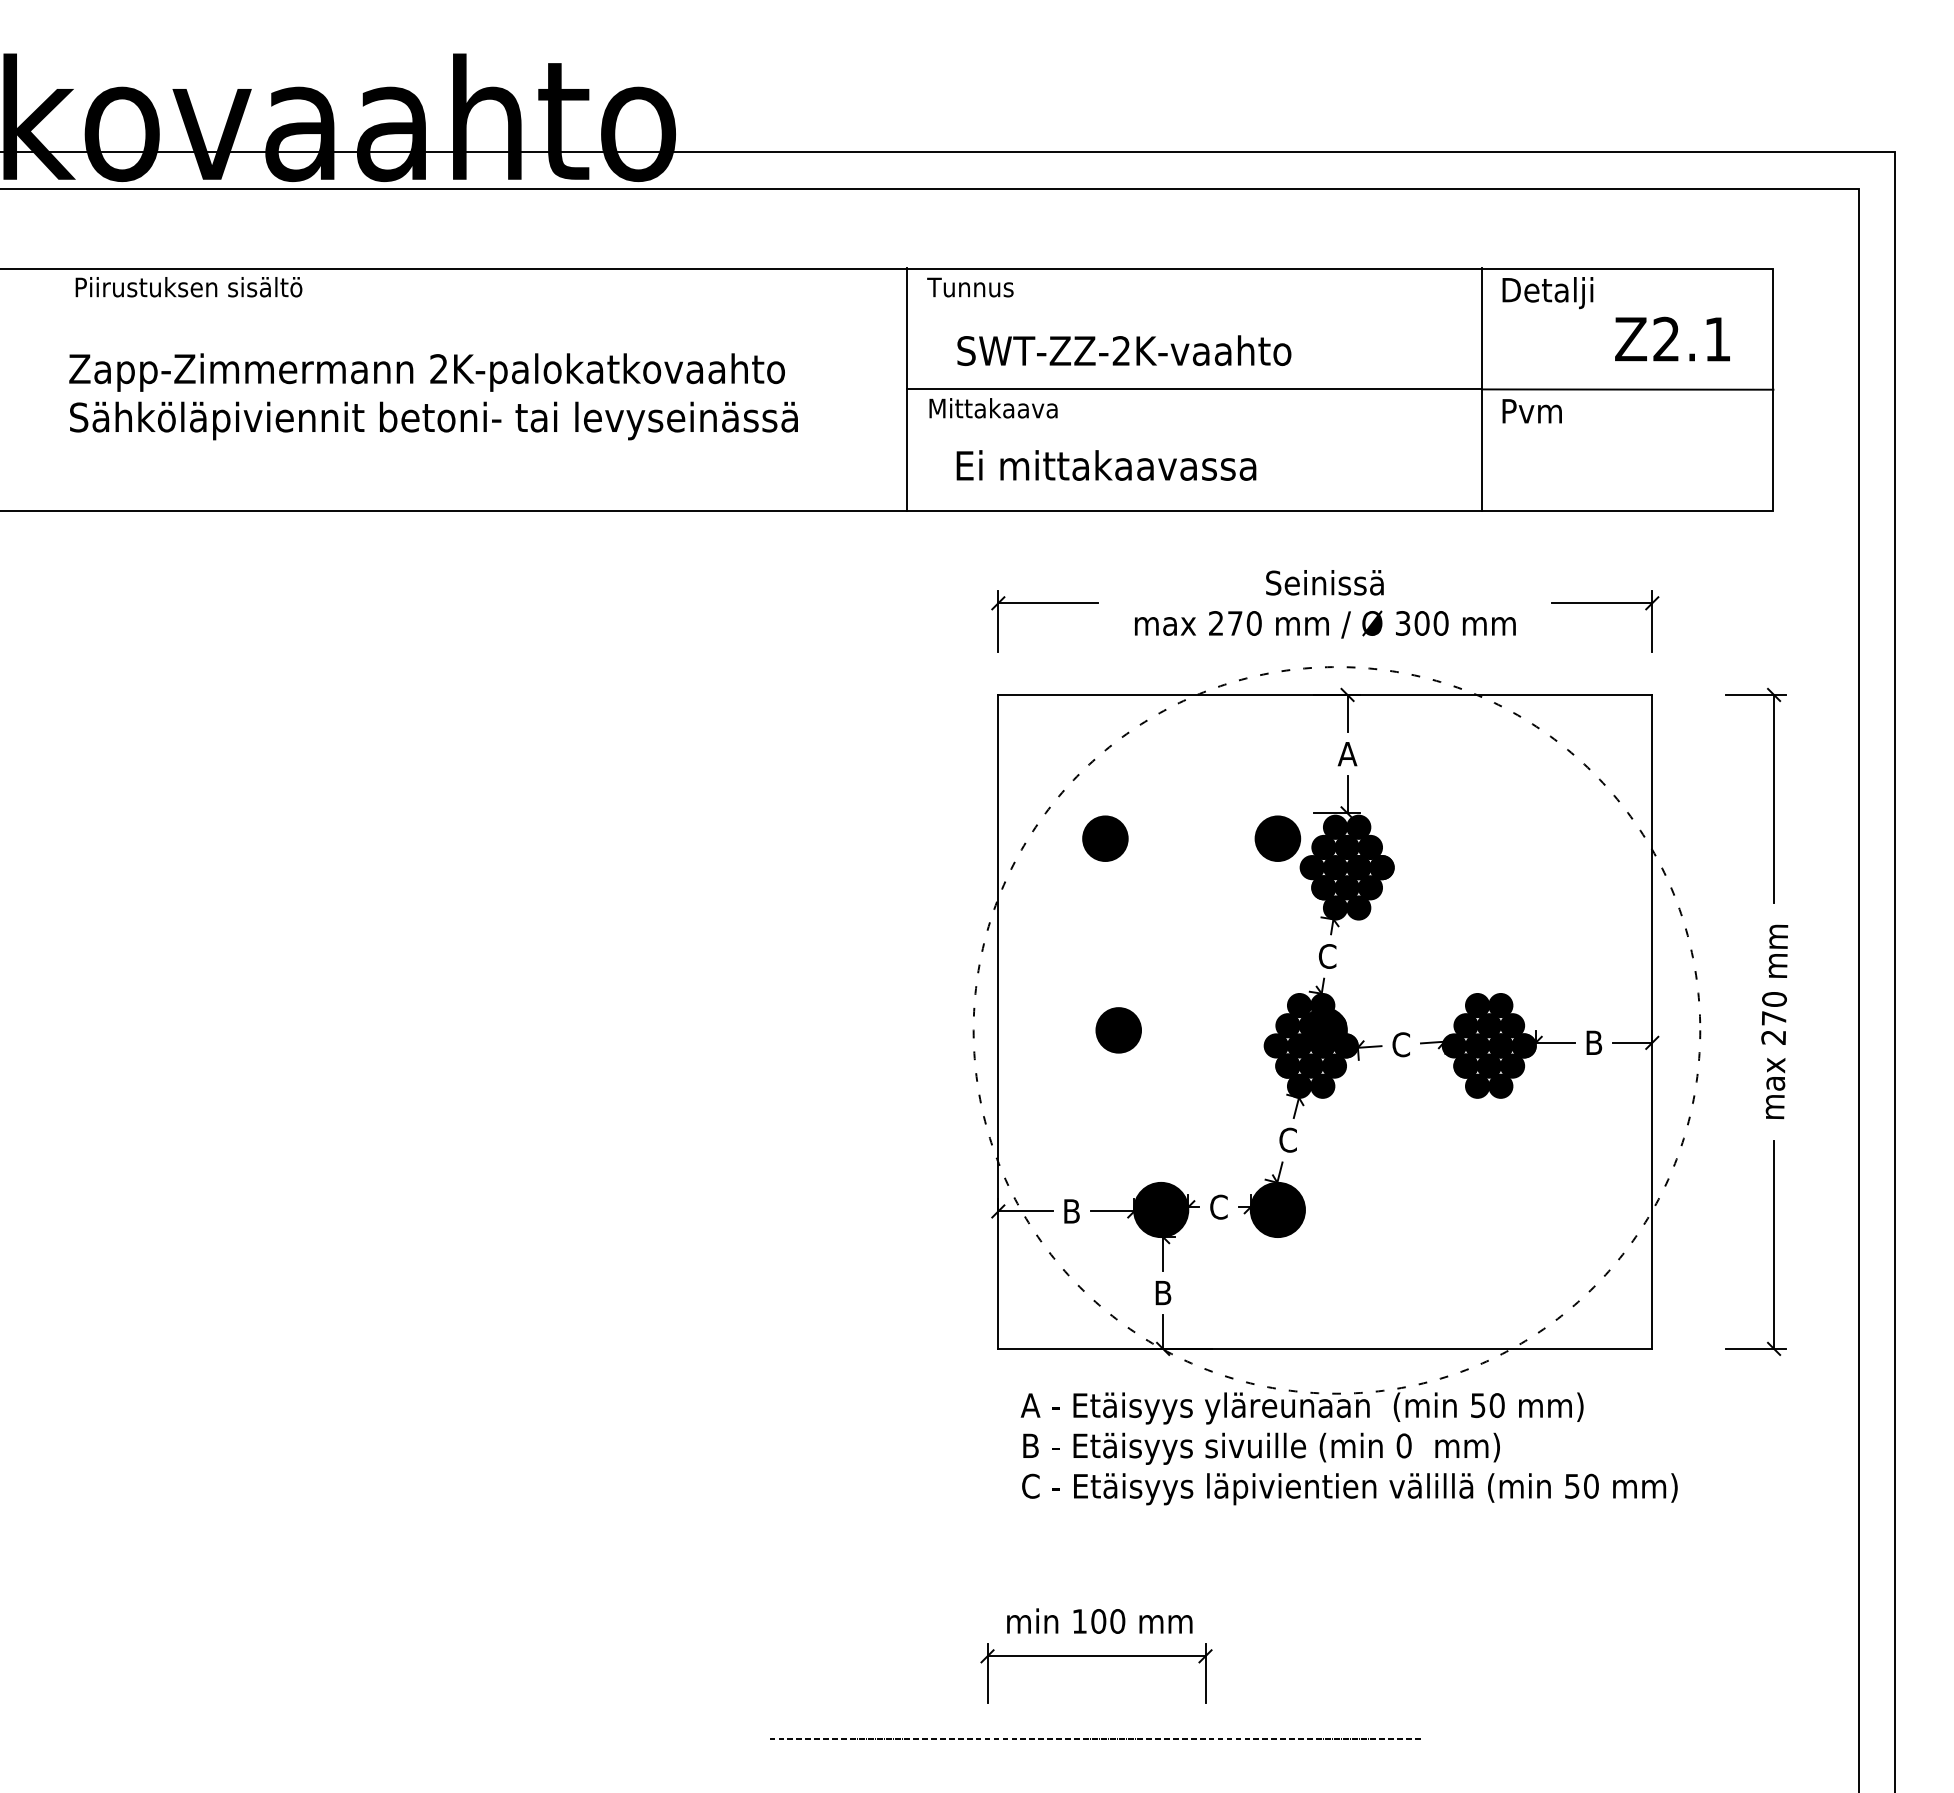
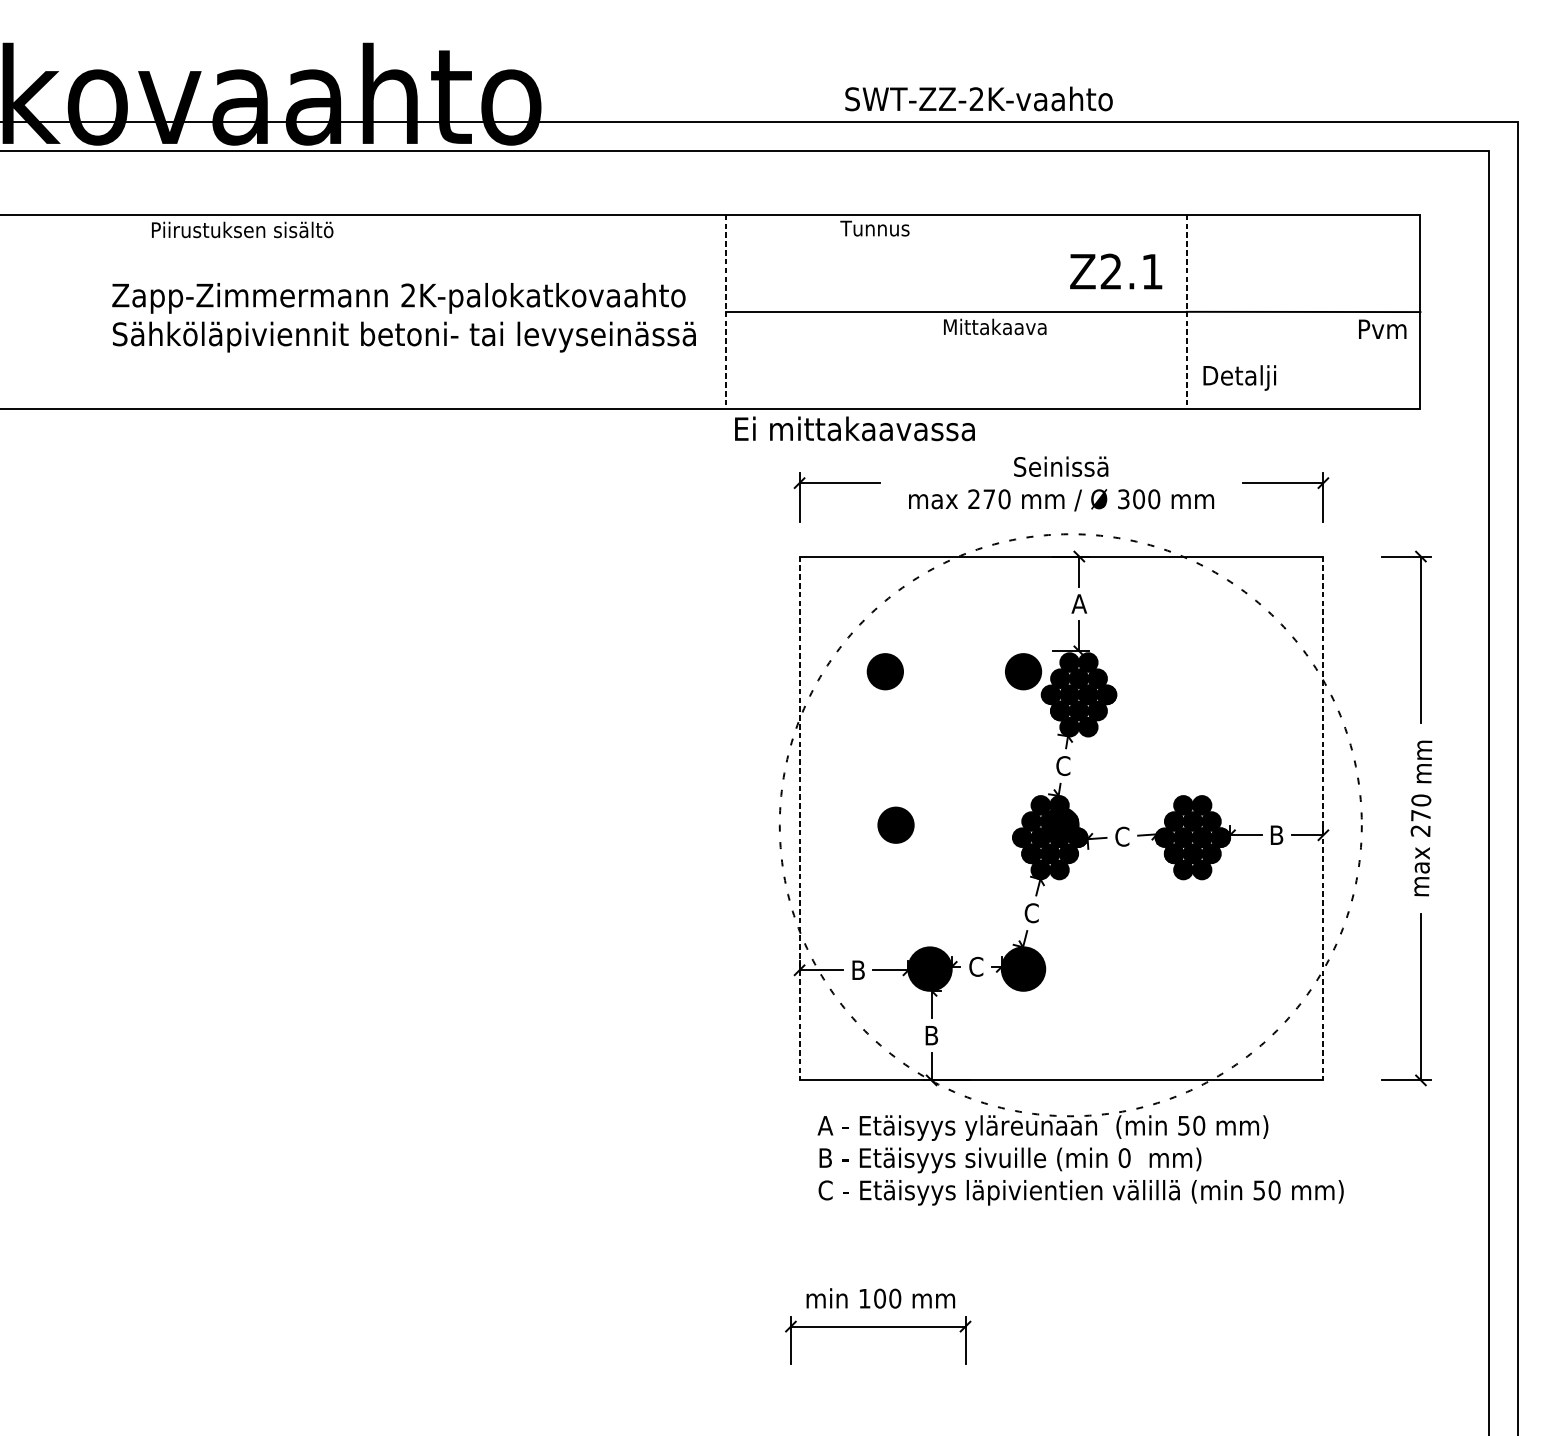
text: (188, 287) -> (242, 230), moved
text: (970, 287) -> (875, 228), moved
text: (1547, 293) -> (1239, 378), moved
text: (1672, 338) -> (1116, 271), moved
text: (1124, 350) -> (979, 98), moved
line: (906, 389) -> (726, 311), solid -> dashed
line: (1481, 389) -> (1186, 311), solid -> dashed
text: (433, 396) -> (404, 317), moved
text: (993, 408) -> (995, 327), moved
text: (1531, 411) -> (1382, 329), moved
text: (1106, 465) -> (854, 428), moved
line: (998, 1021) -> (799, 818), solid -> dashed
line: (1652, 1021) -> (1323, 818), solid -> dashed
line: (1096, 1739) -> (878, 1393), removed

